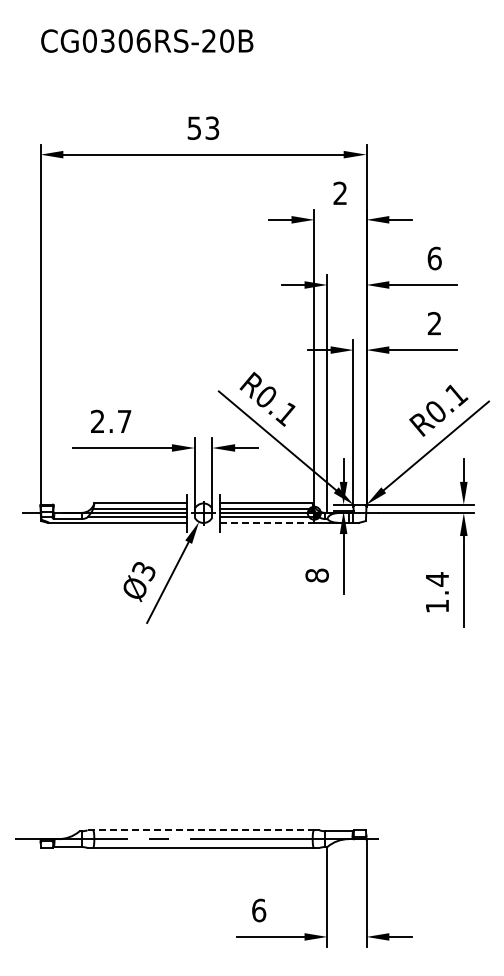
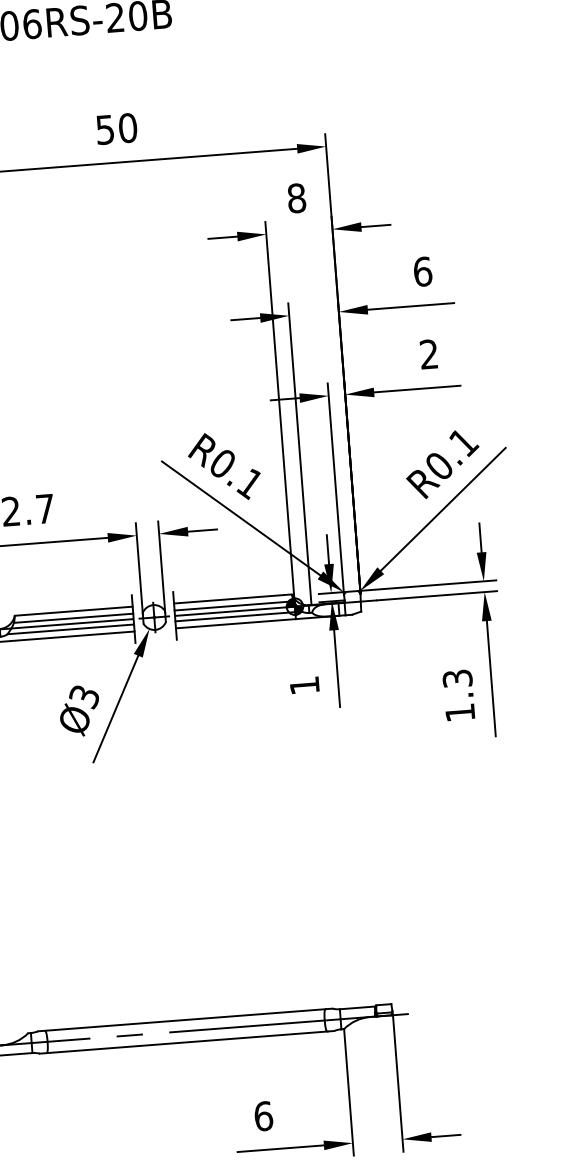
text: (212, 127) -> (128, 127), 53 -> 50
text: (340, 193) -> (296, 198), 2 -> 8
line: (267, 522) -> (236, 623), dashed -> solid
text: (316, 575) -> (303, 685), 8 -> 1
text: (437, 579) -> (457, 678), 1.4 -> 1.3
line: (201, 830) -> (182, 1020), dashed -> solid

